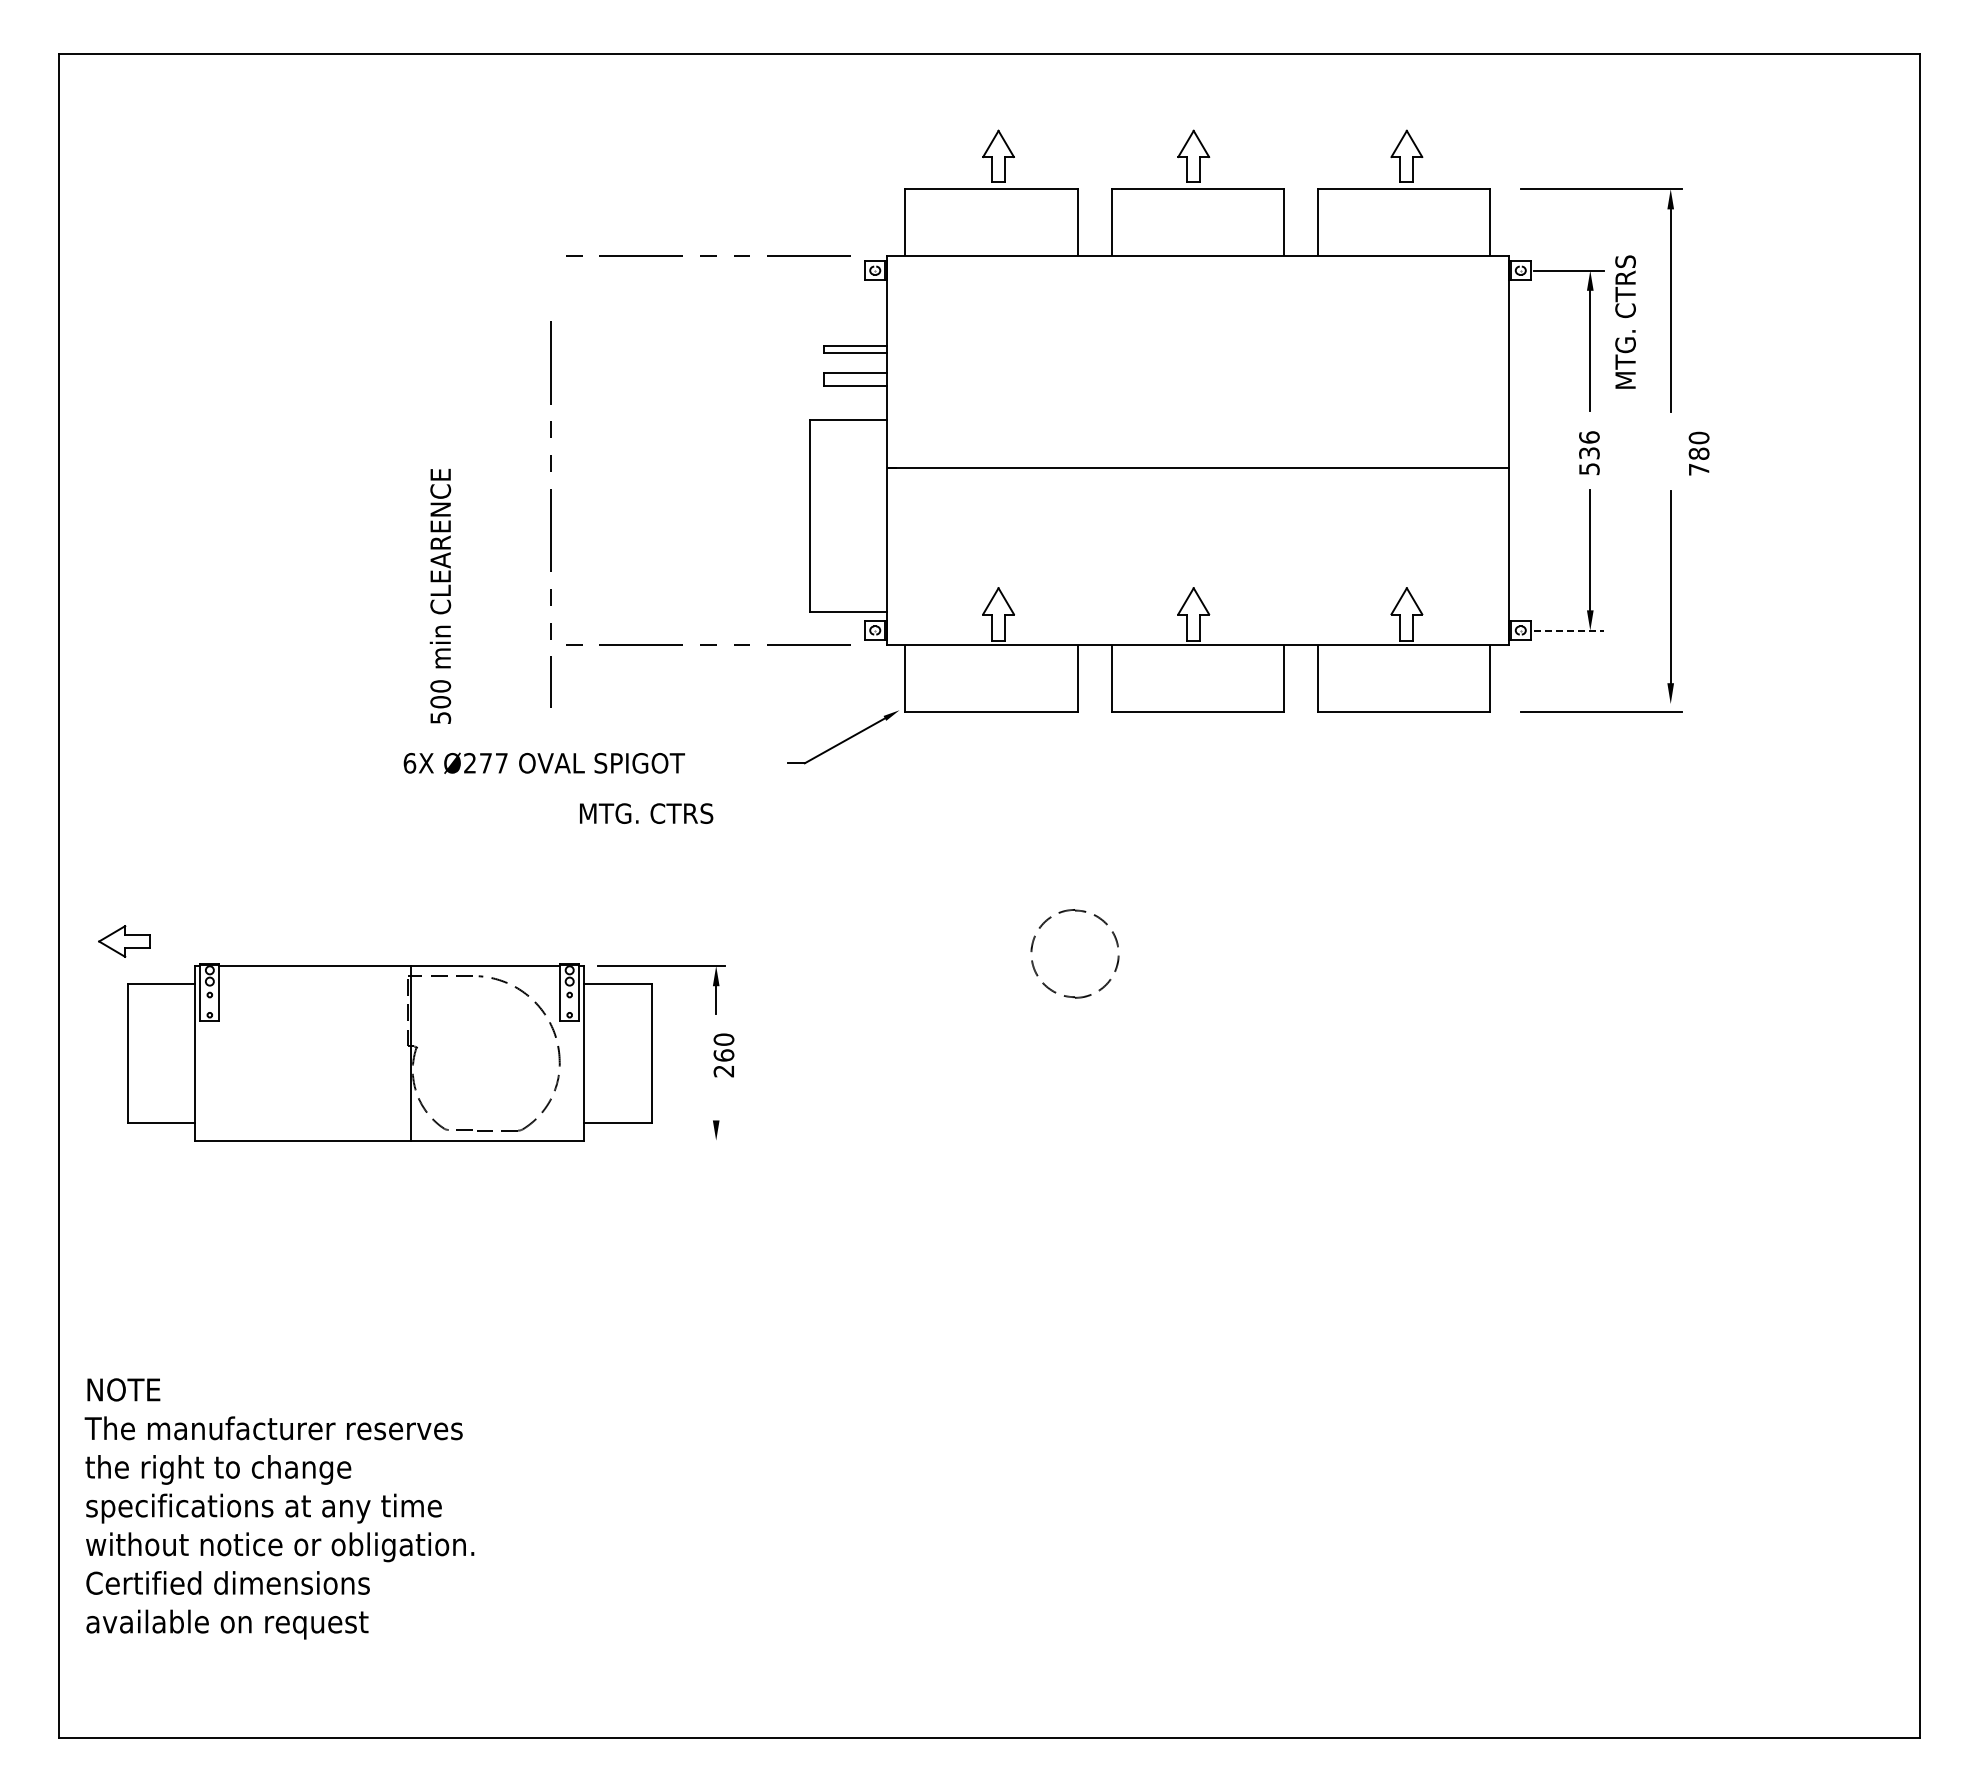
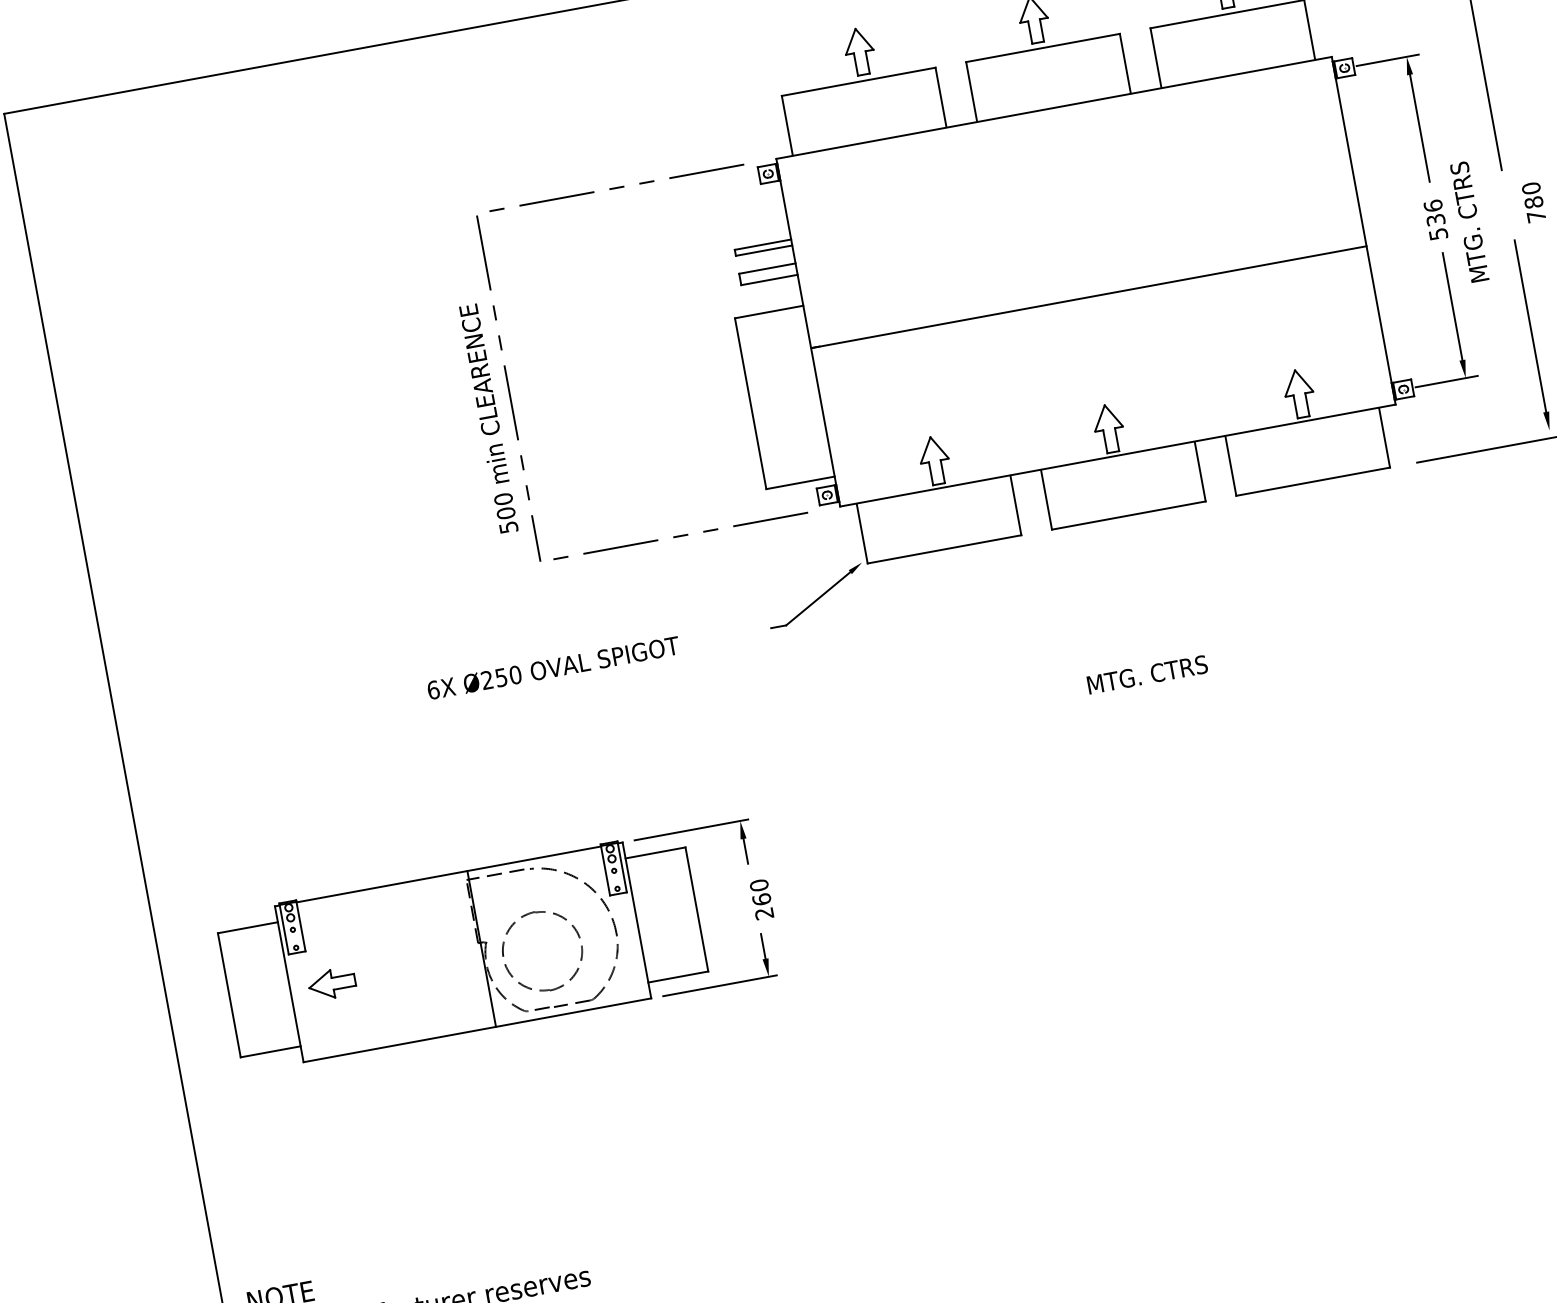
text: (1625, 321) -> (1469, 221), moved
line: (550, 514) -> (507, 388), moved
text: (440, 595) -> (488, 418), moved
line: (1568, 630) -> (1446, 381), dashed -> solid
text: (493, 763) -> (508, 676), Ø277 -> Ø250
text: (646, 813) -> (1147, 674), moved
part: (124, 941) -> (332, 983), moved
part: (1034, 941) -> (504, 946), moved
line: (716, 1106) -> (763, 946), added
line: (661, 1140) -> (720, 985), added

